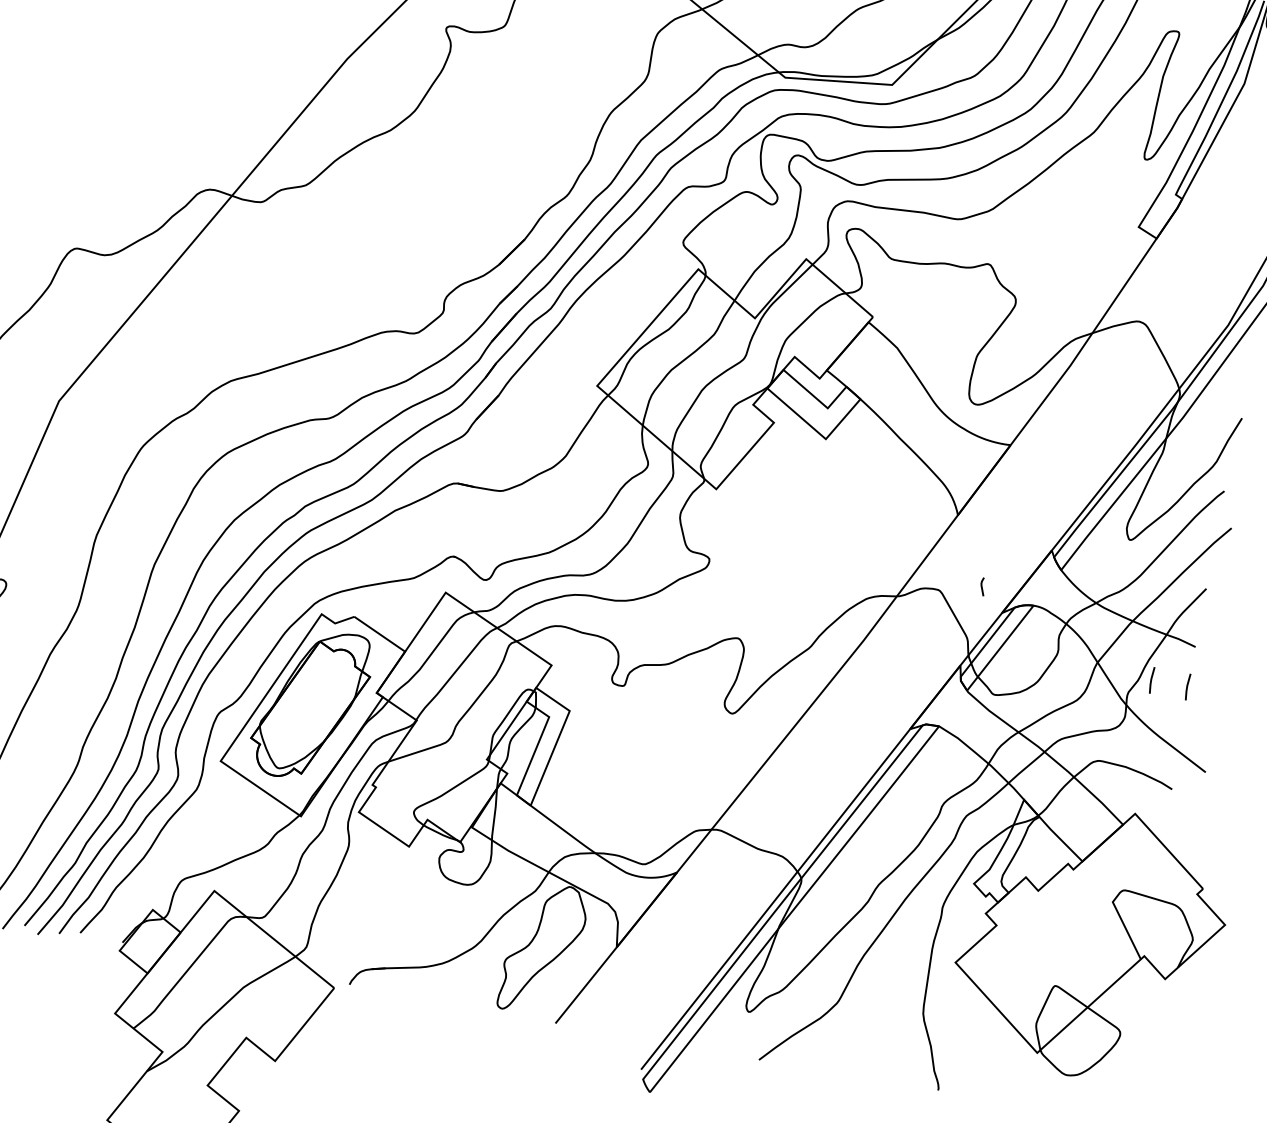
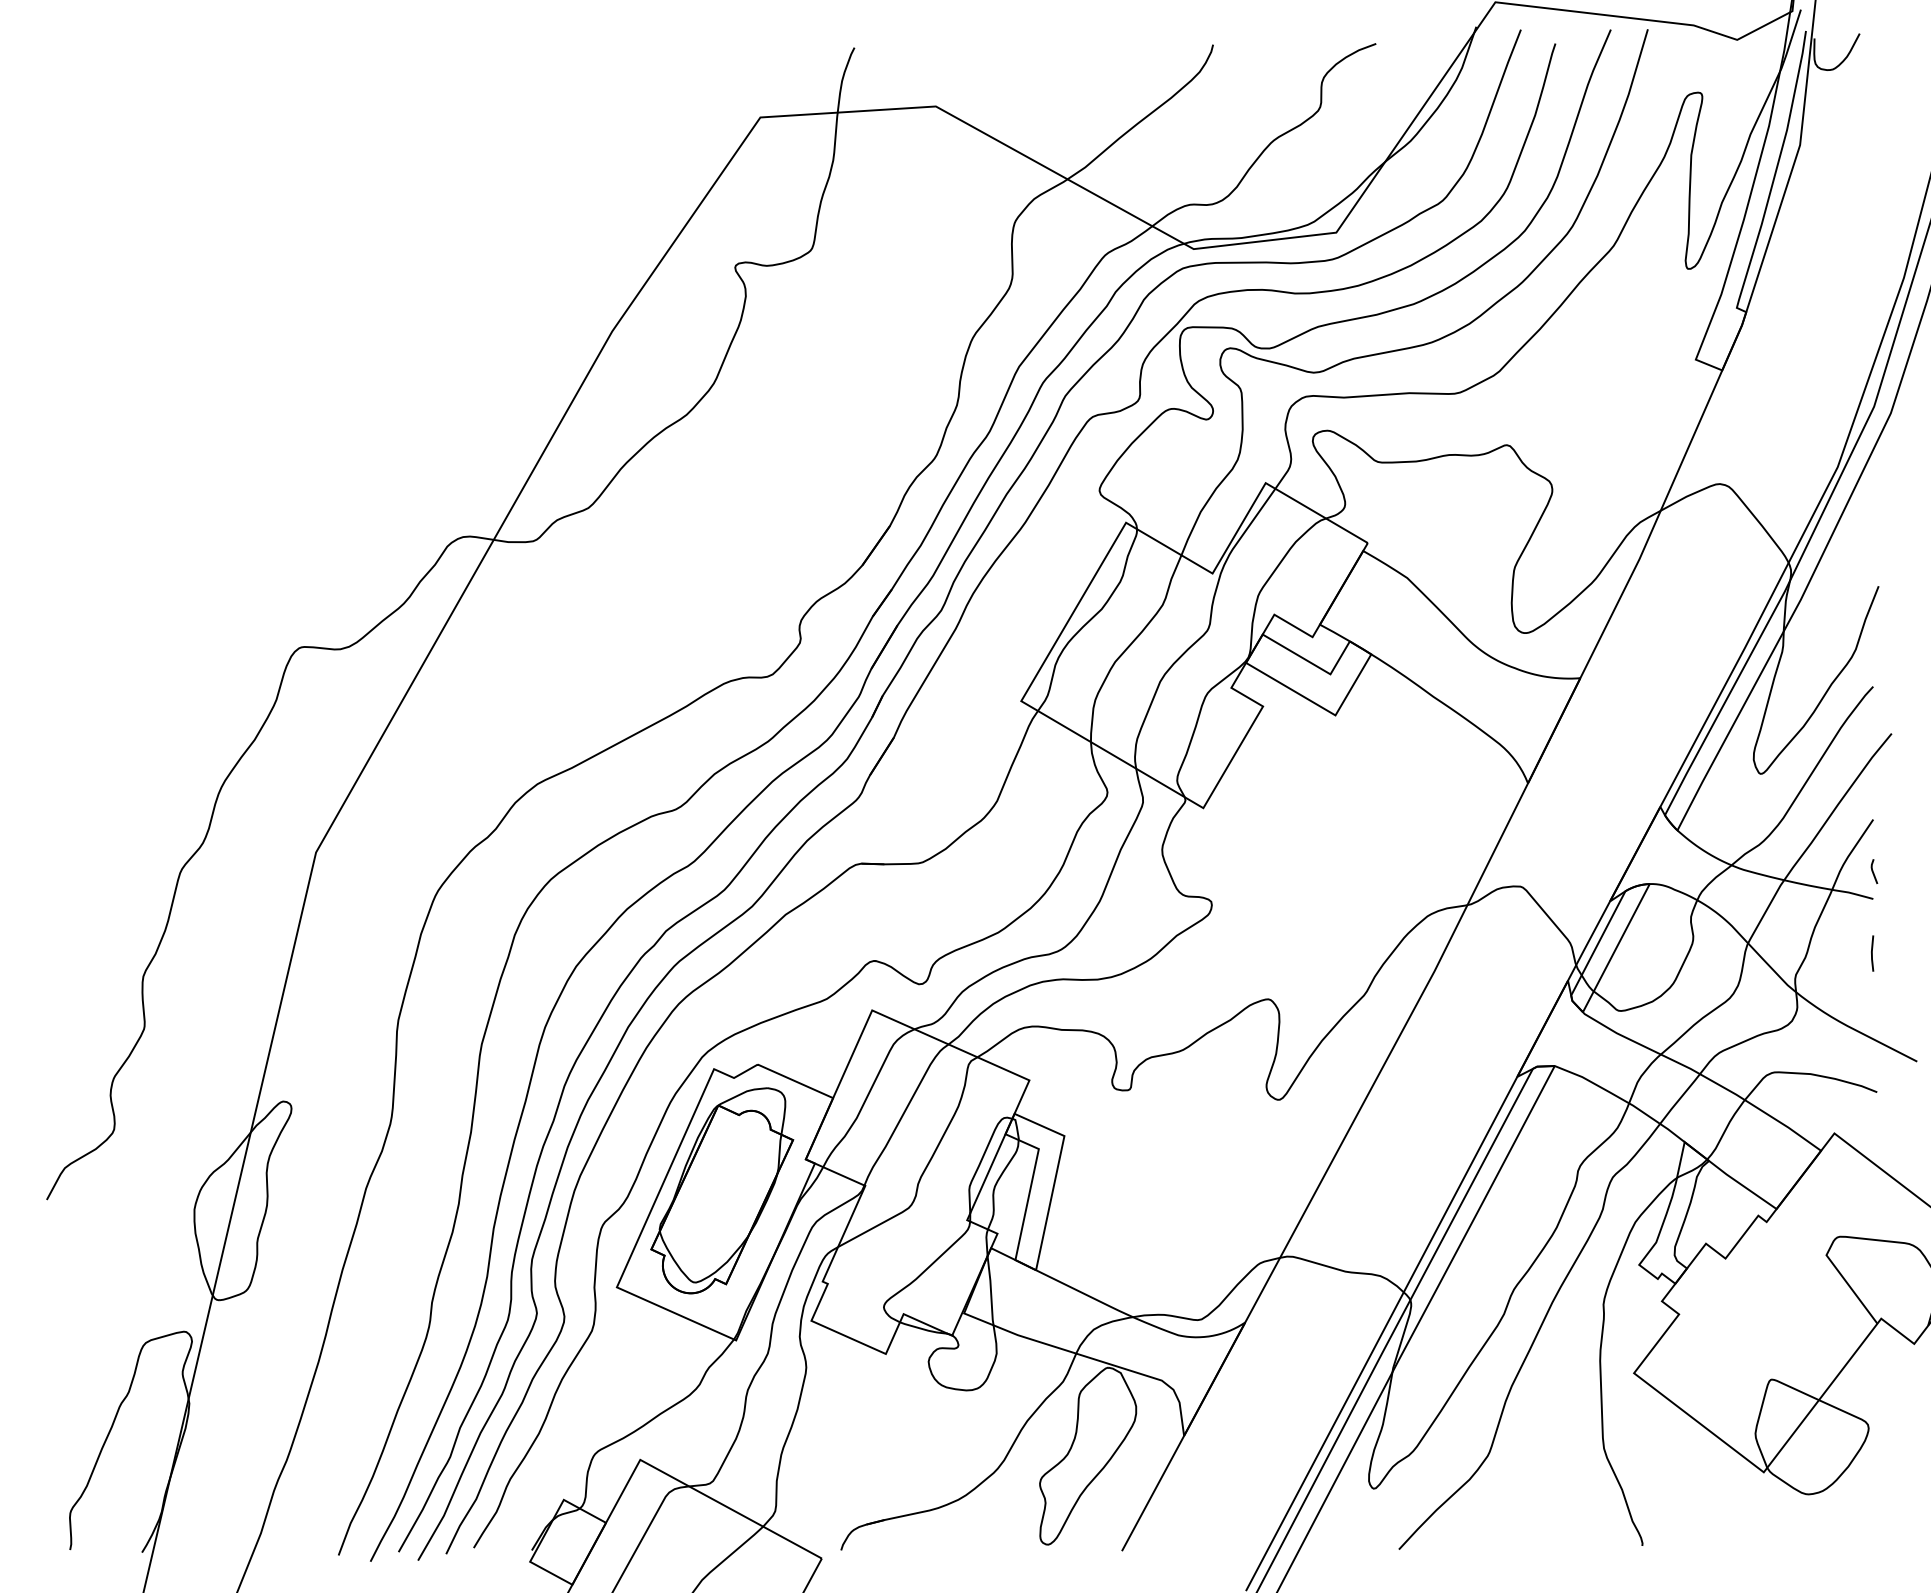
line: (982, 586) -> (1873, 871), moved
line: (1151, 680) -> (1823, 953), removed

